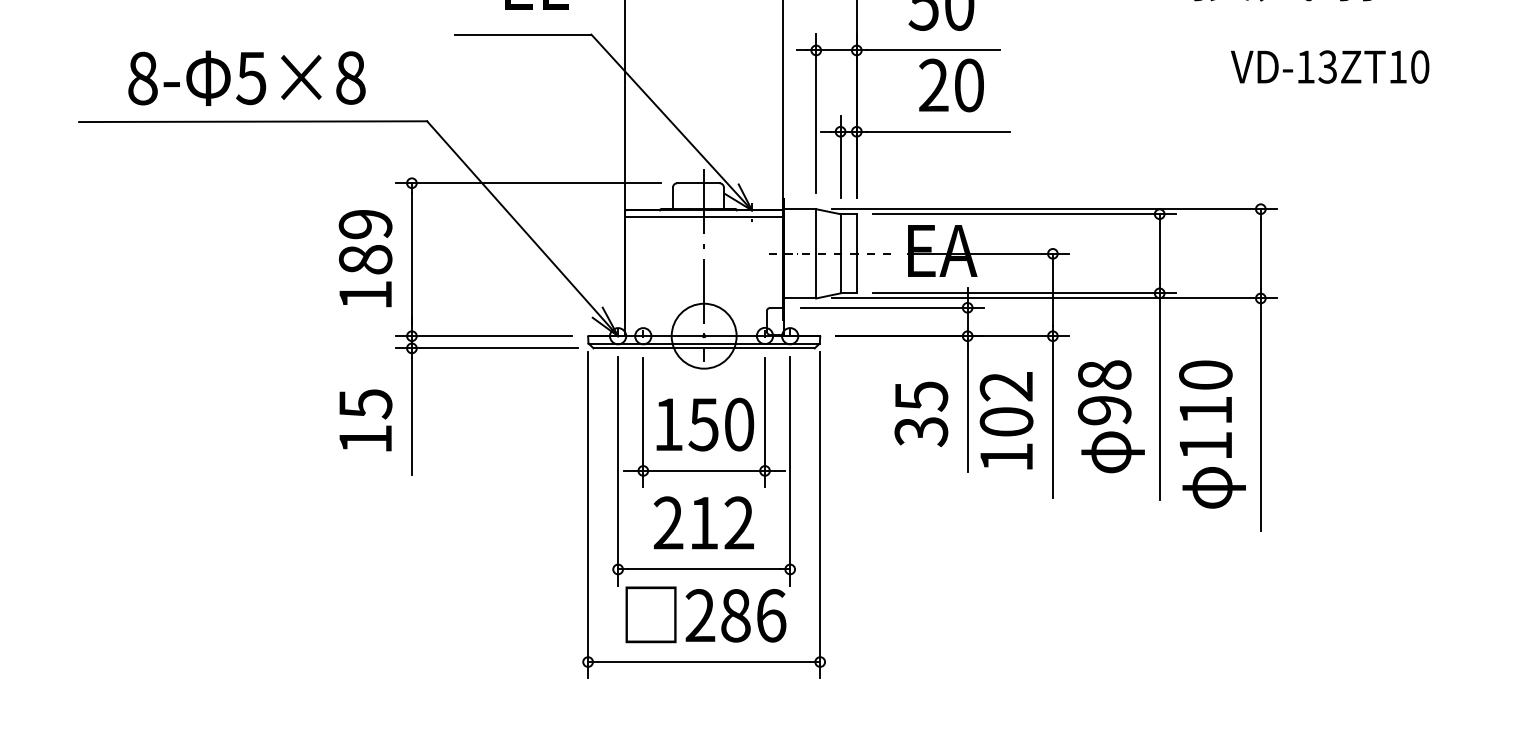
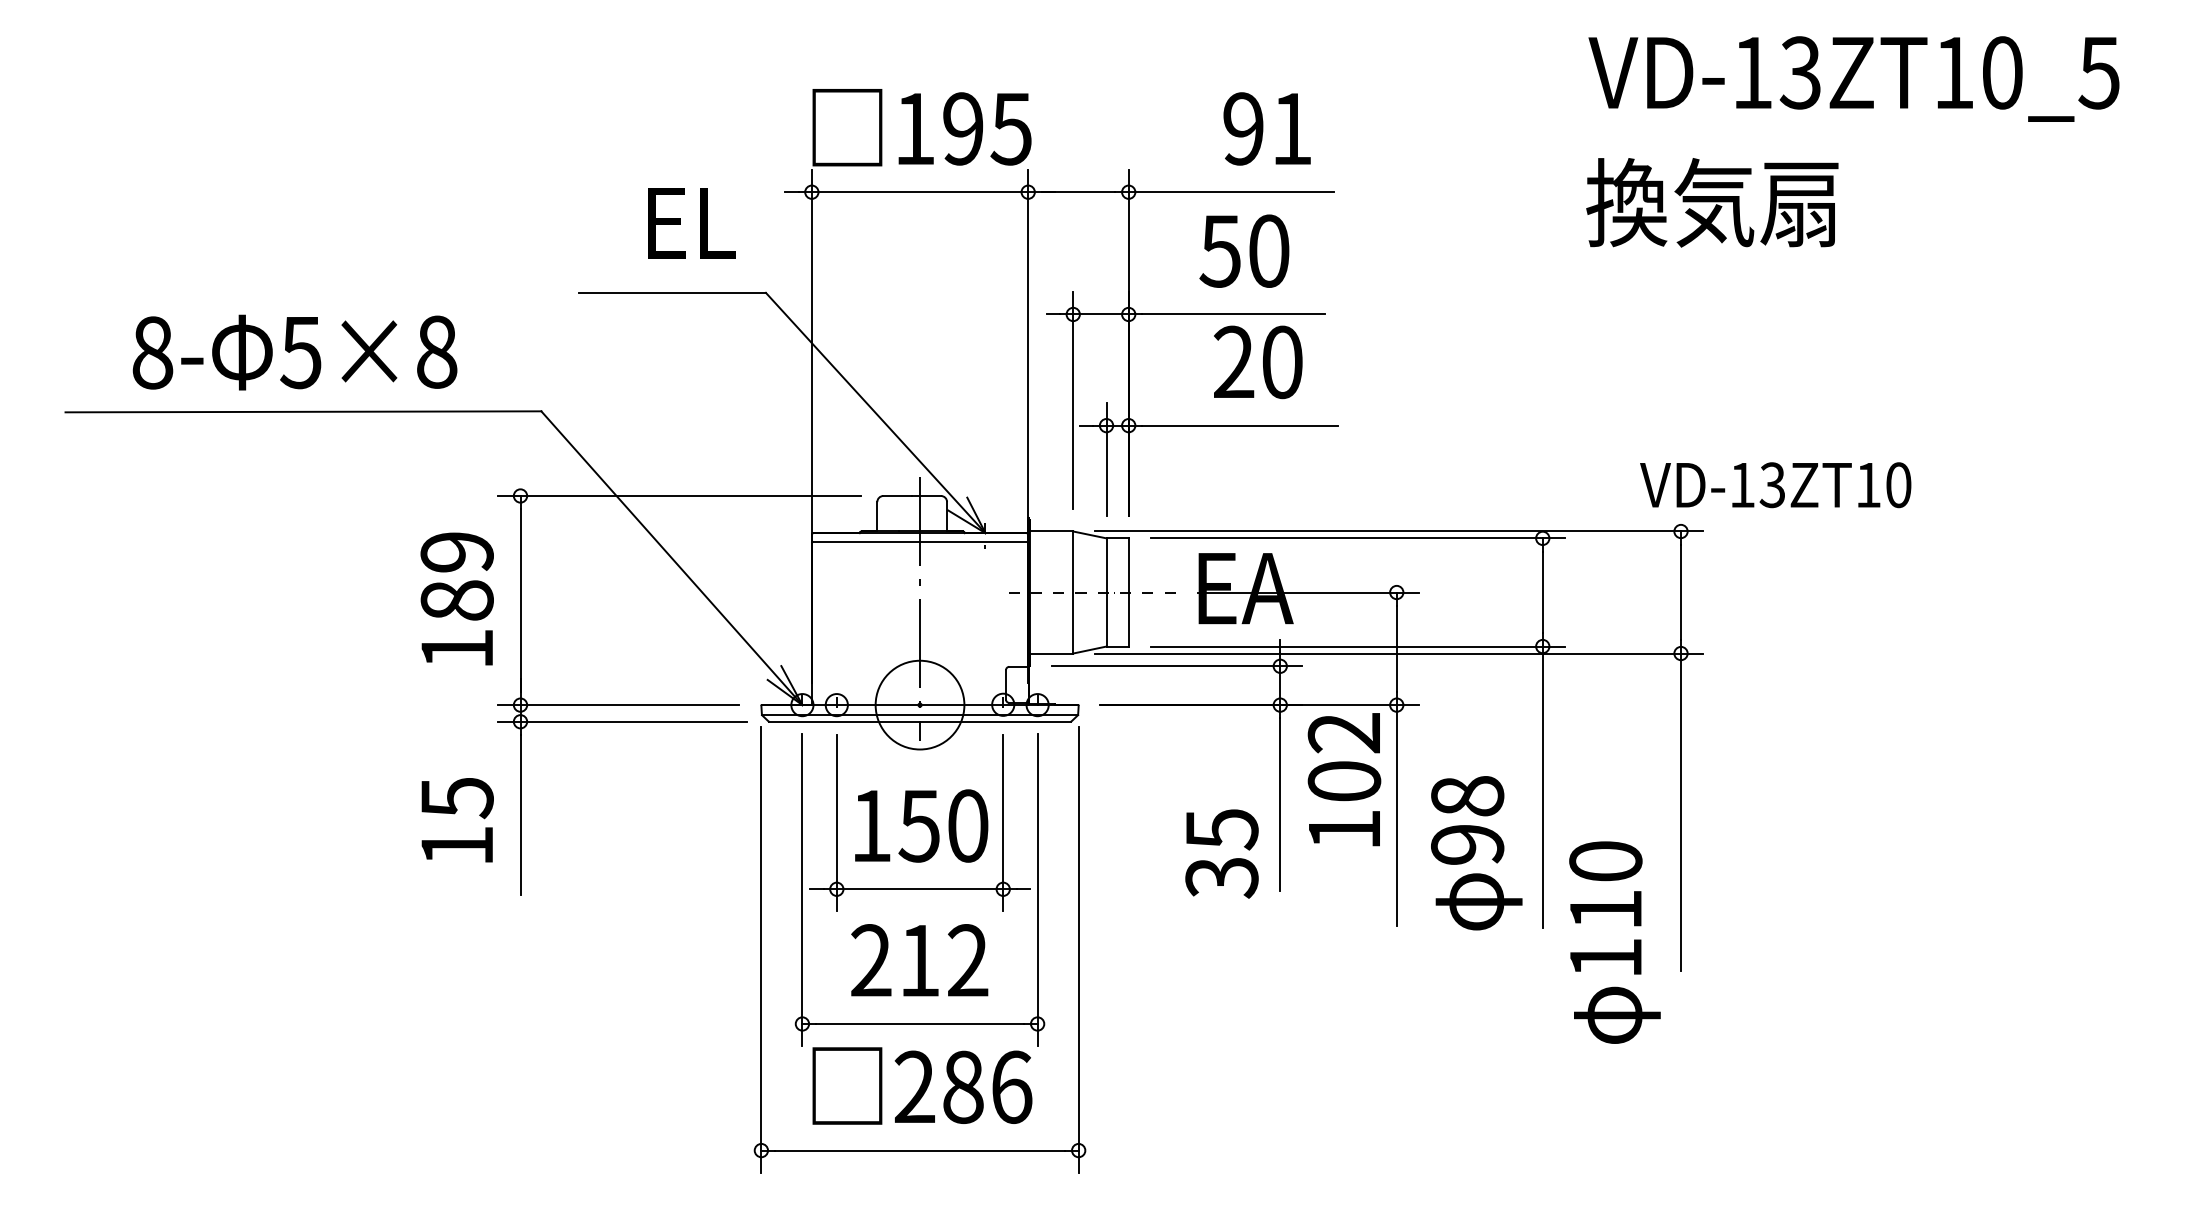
text: (1329, 67) -> (1775, 485), moved
text: (921, 414) -> (1221, 853), moved
text: (1111, 416) -> (1476, 853), moved
text: (1006, 420) -> (1344, 779), moved
text: (1212, 434) -> (1614, 942), moved

